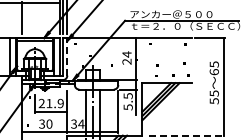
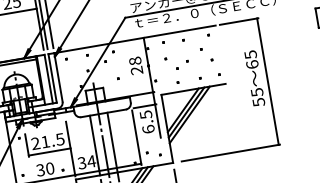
text: (126, 54) -> (134, 61), 24 -> 28
line: (67, 56) -> (58, 76), dashed -> solid
text: (60, 103) -> (59, 139), 21.9 -> 21.5
text: (127, 107) -> (147, 129), 5.5 -> 6.5
line: (186, 135) -> (230, 152), dashed -> solid

